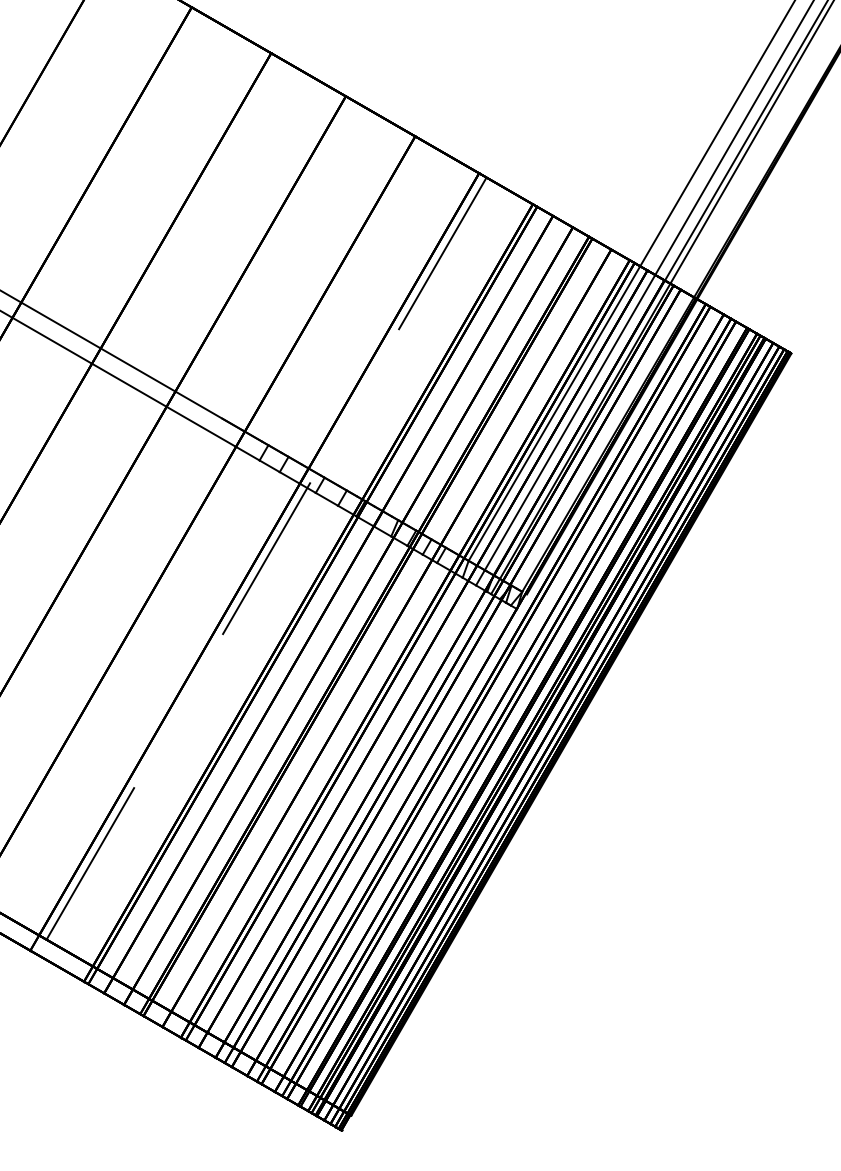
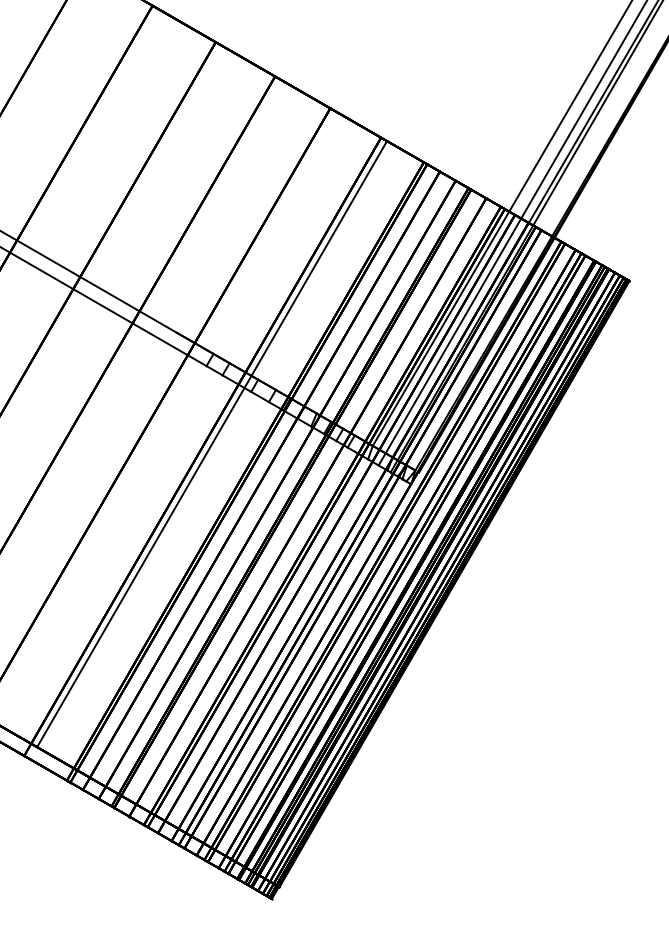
line: (267, 559) -> (212, 444), dashed -> solid

